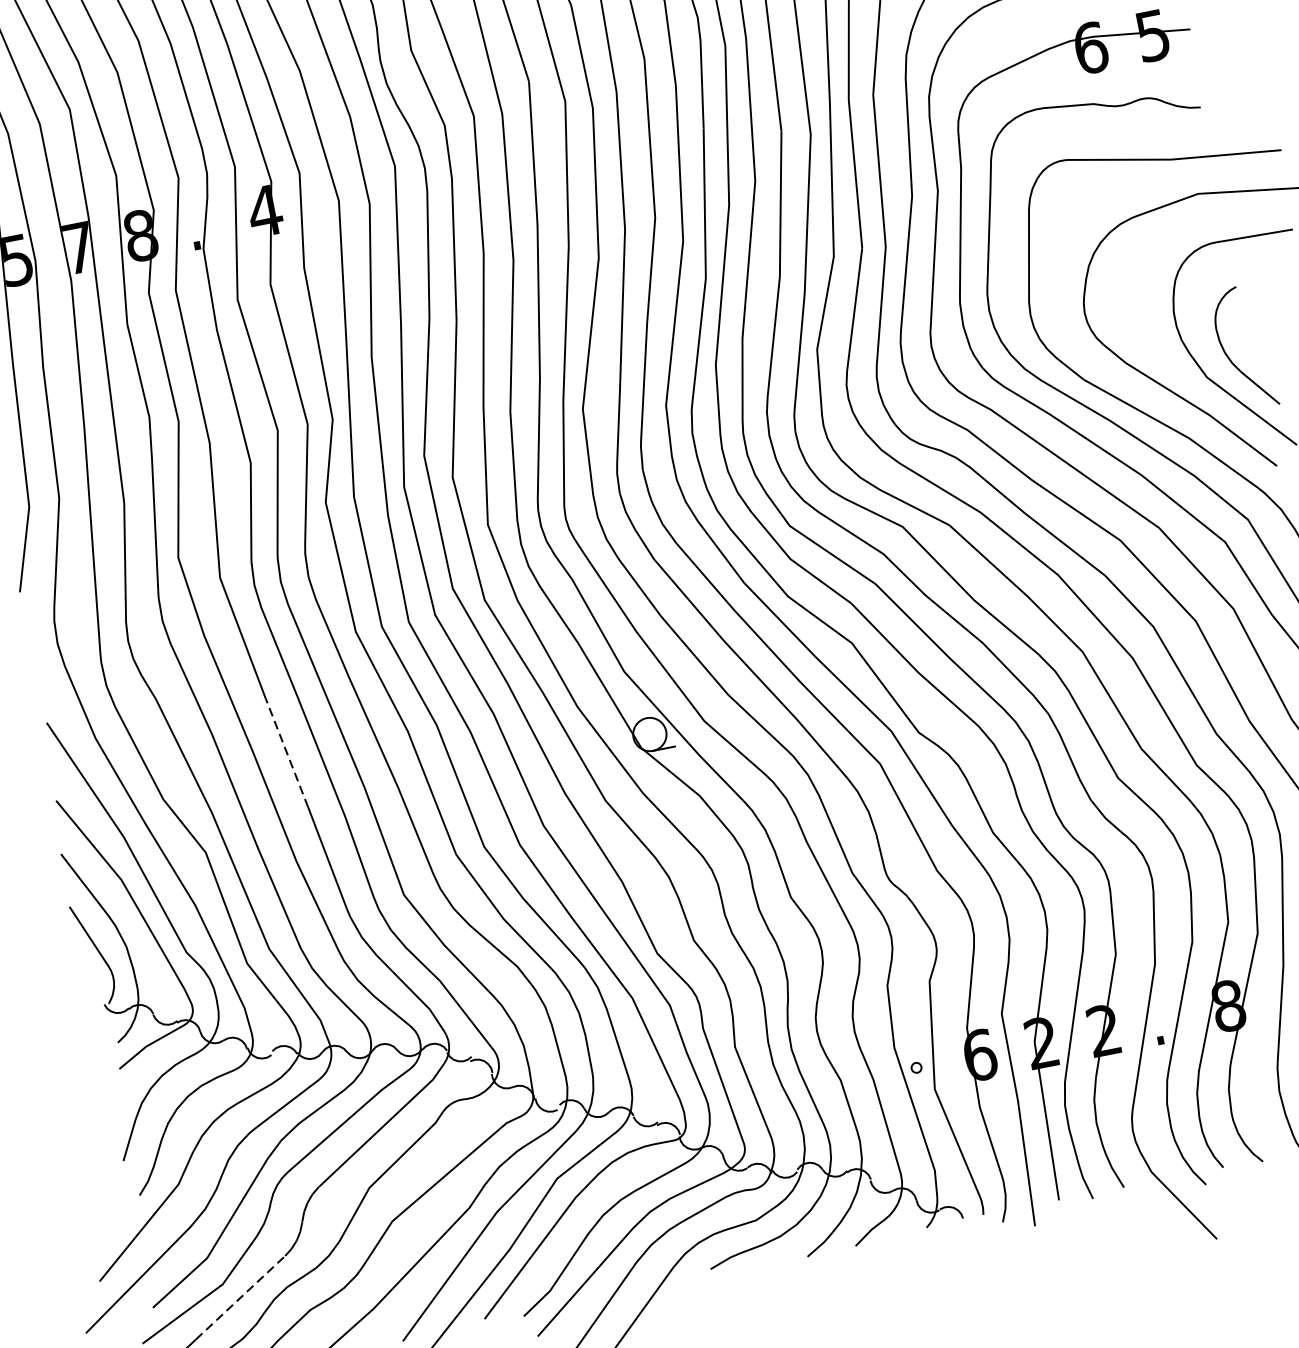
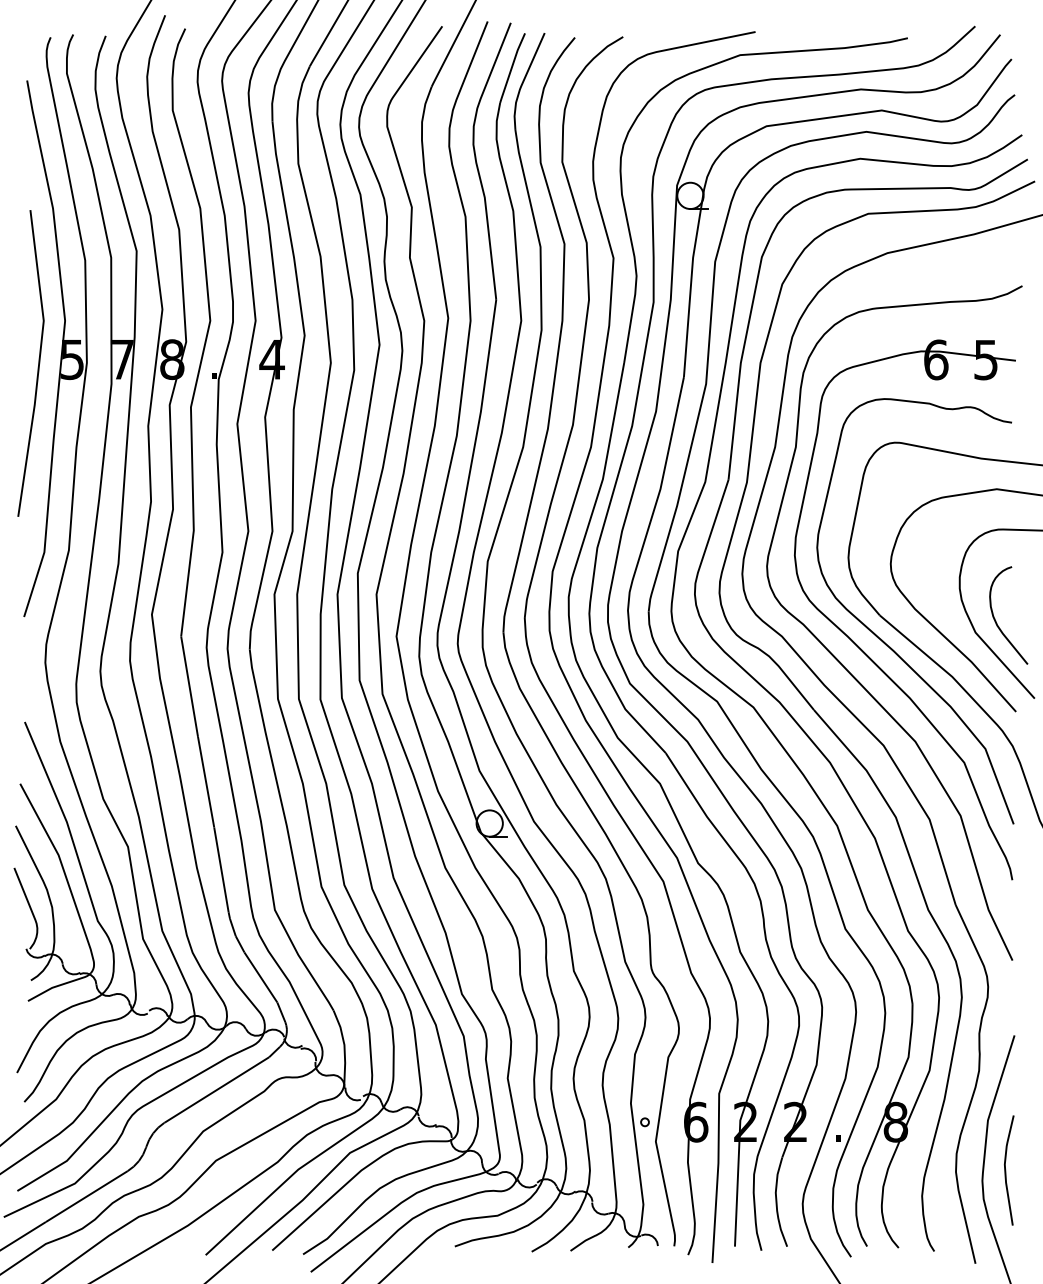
line: (287, 752) -> (206, 781), dashed -> solid
line: (241, 1297) -> (87, 1196), dashed -> solid

